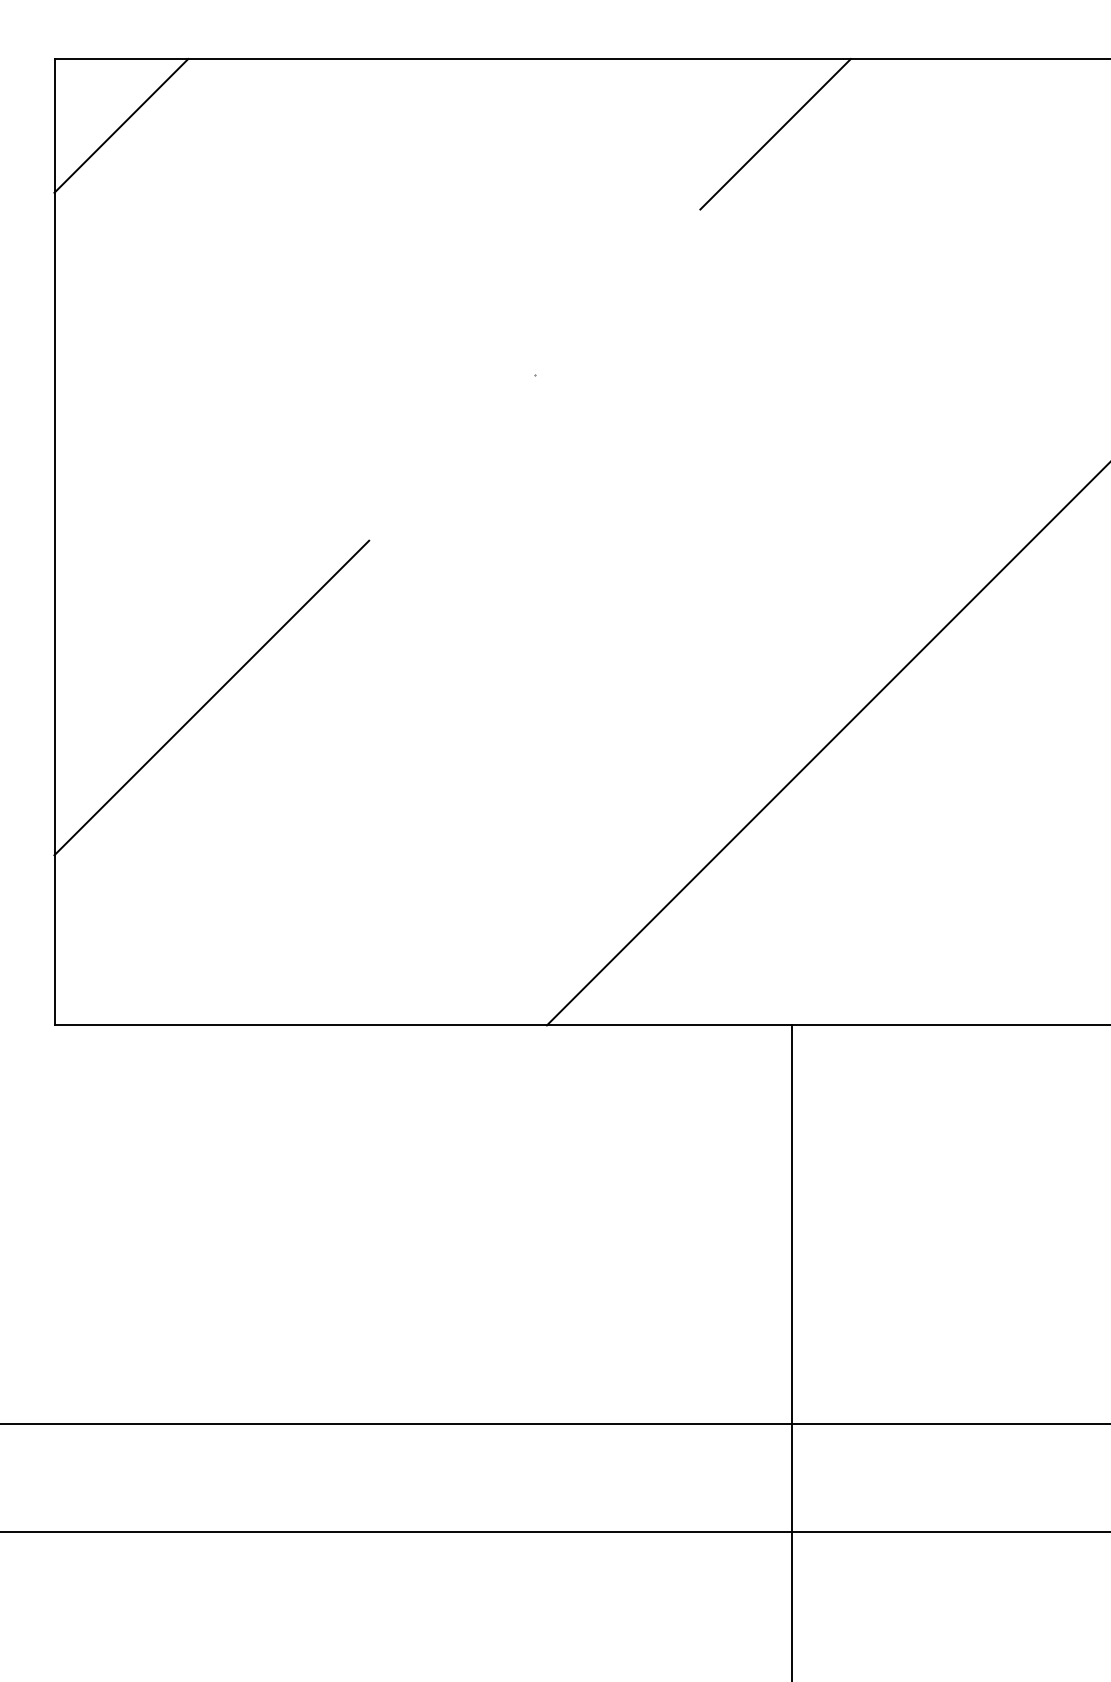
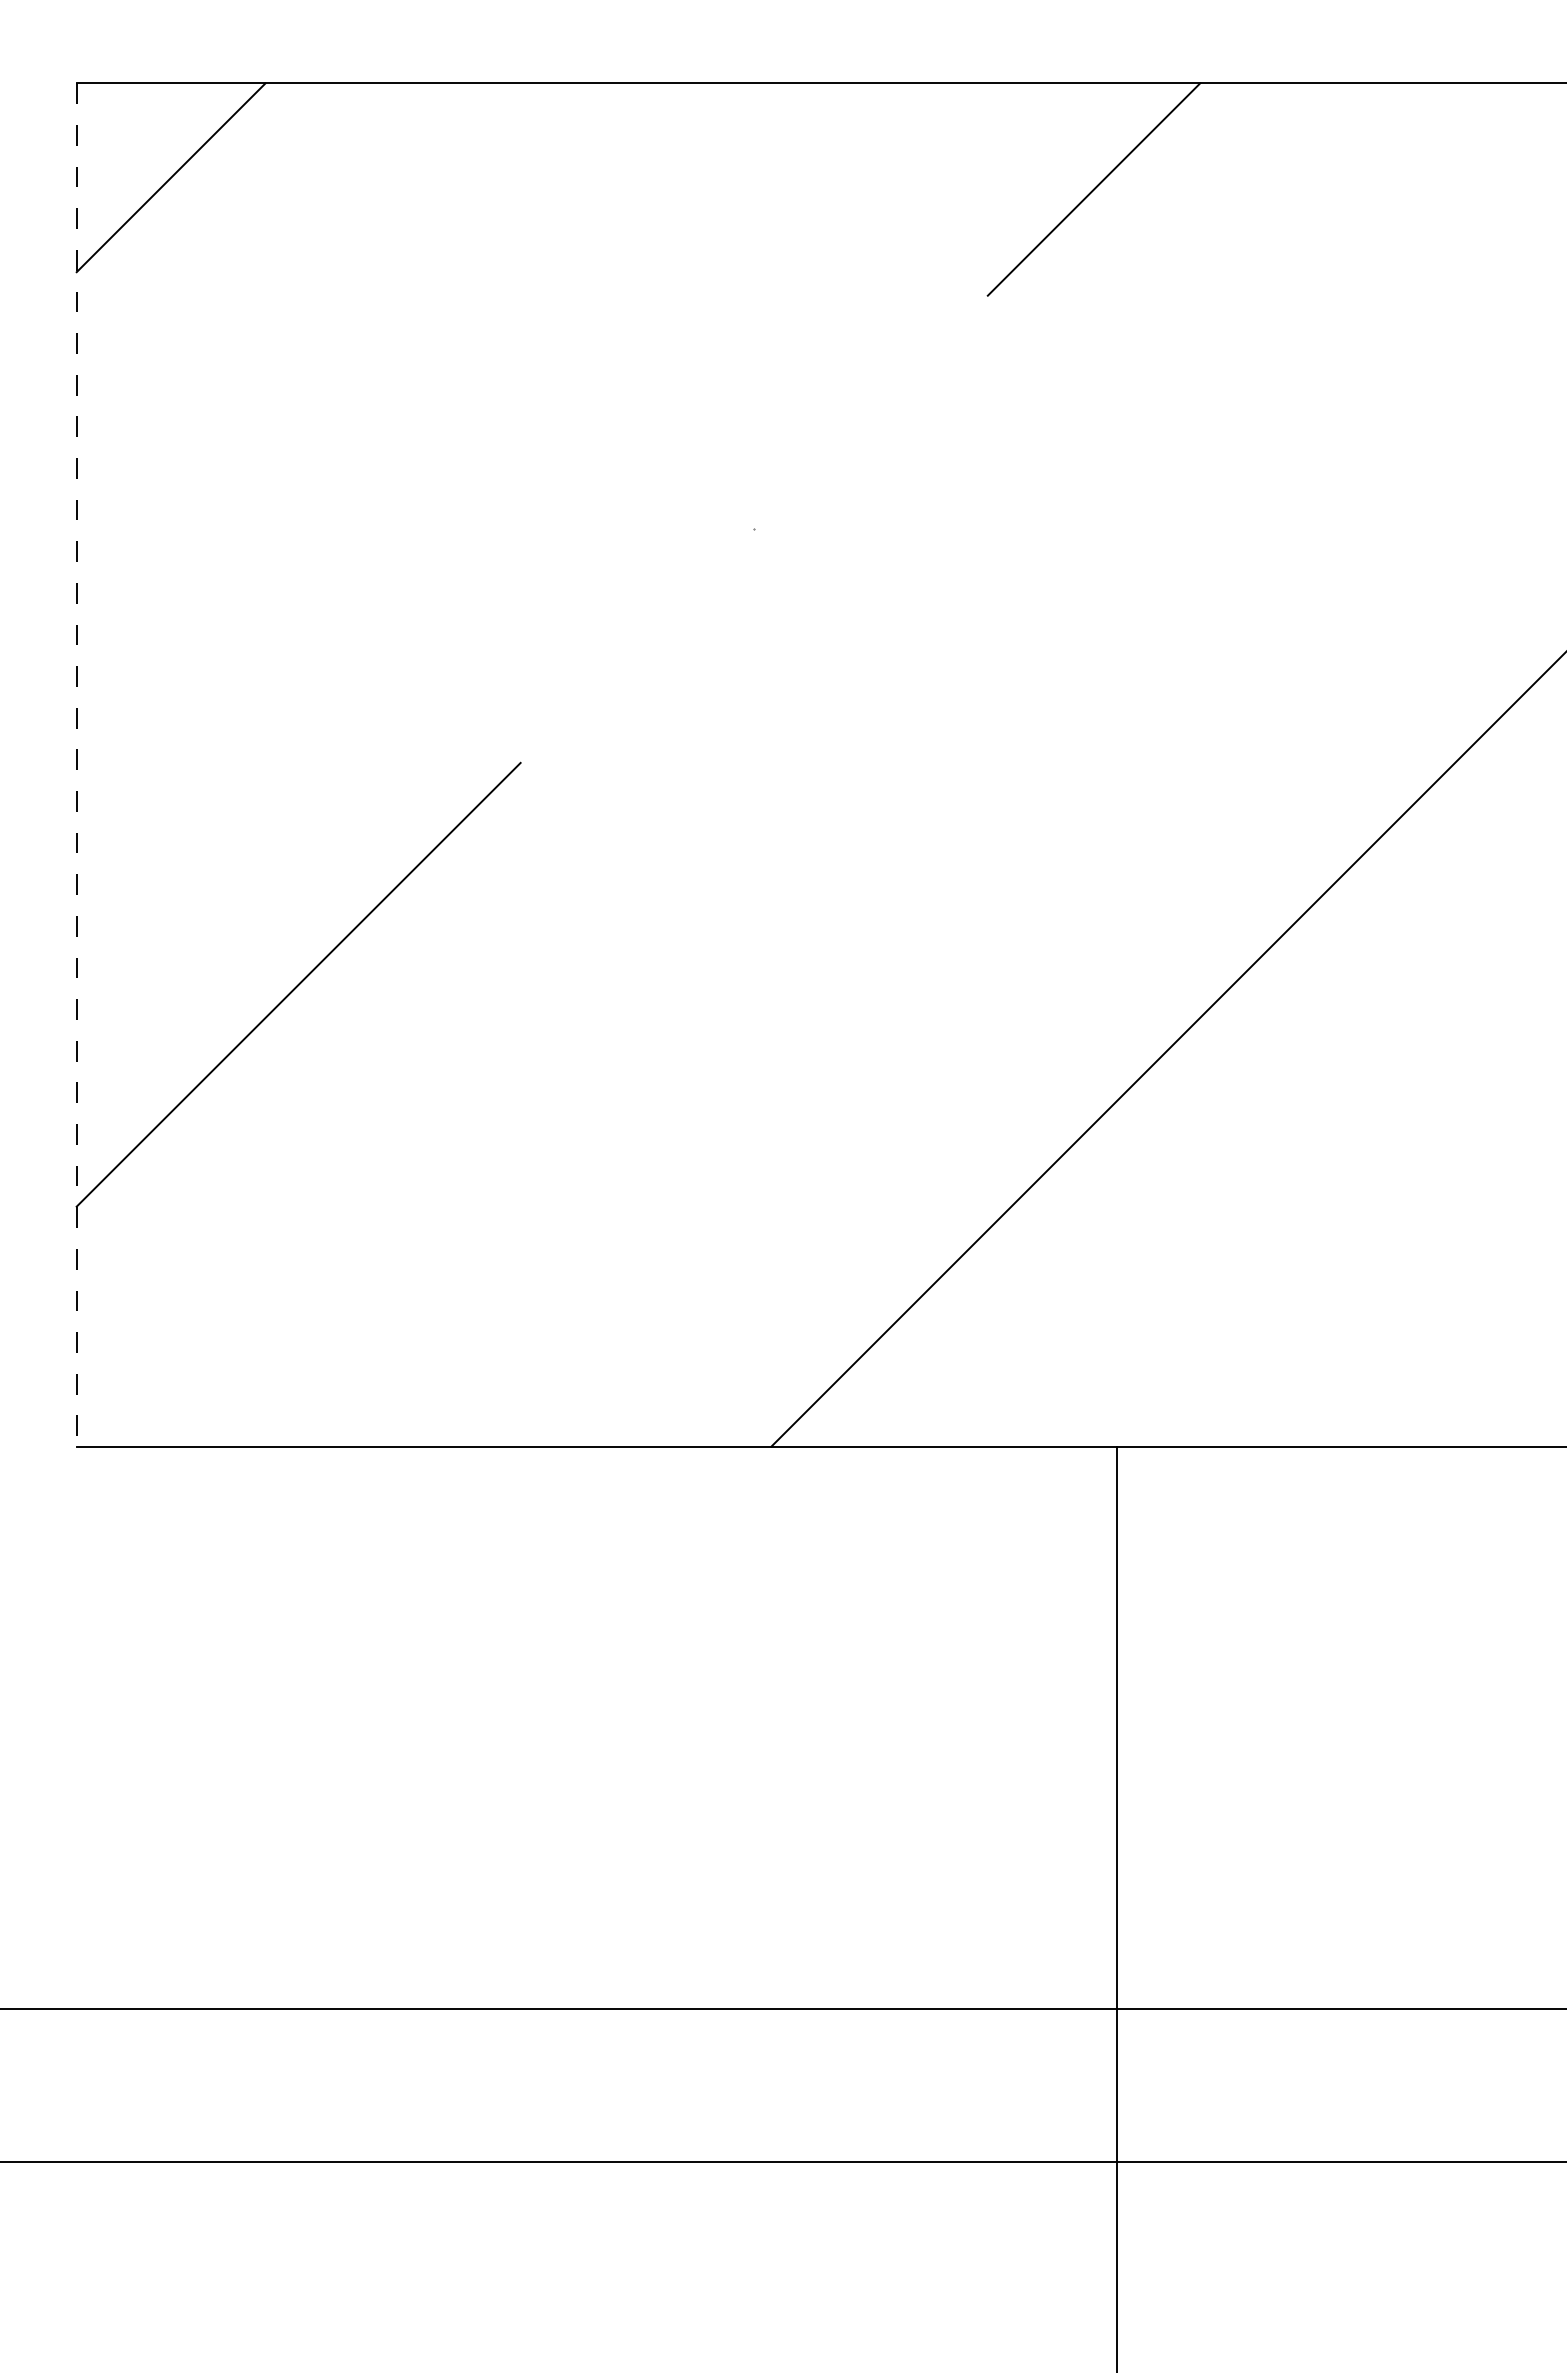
line: (54, 542) -> (76, 765), solid -> dashed

